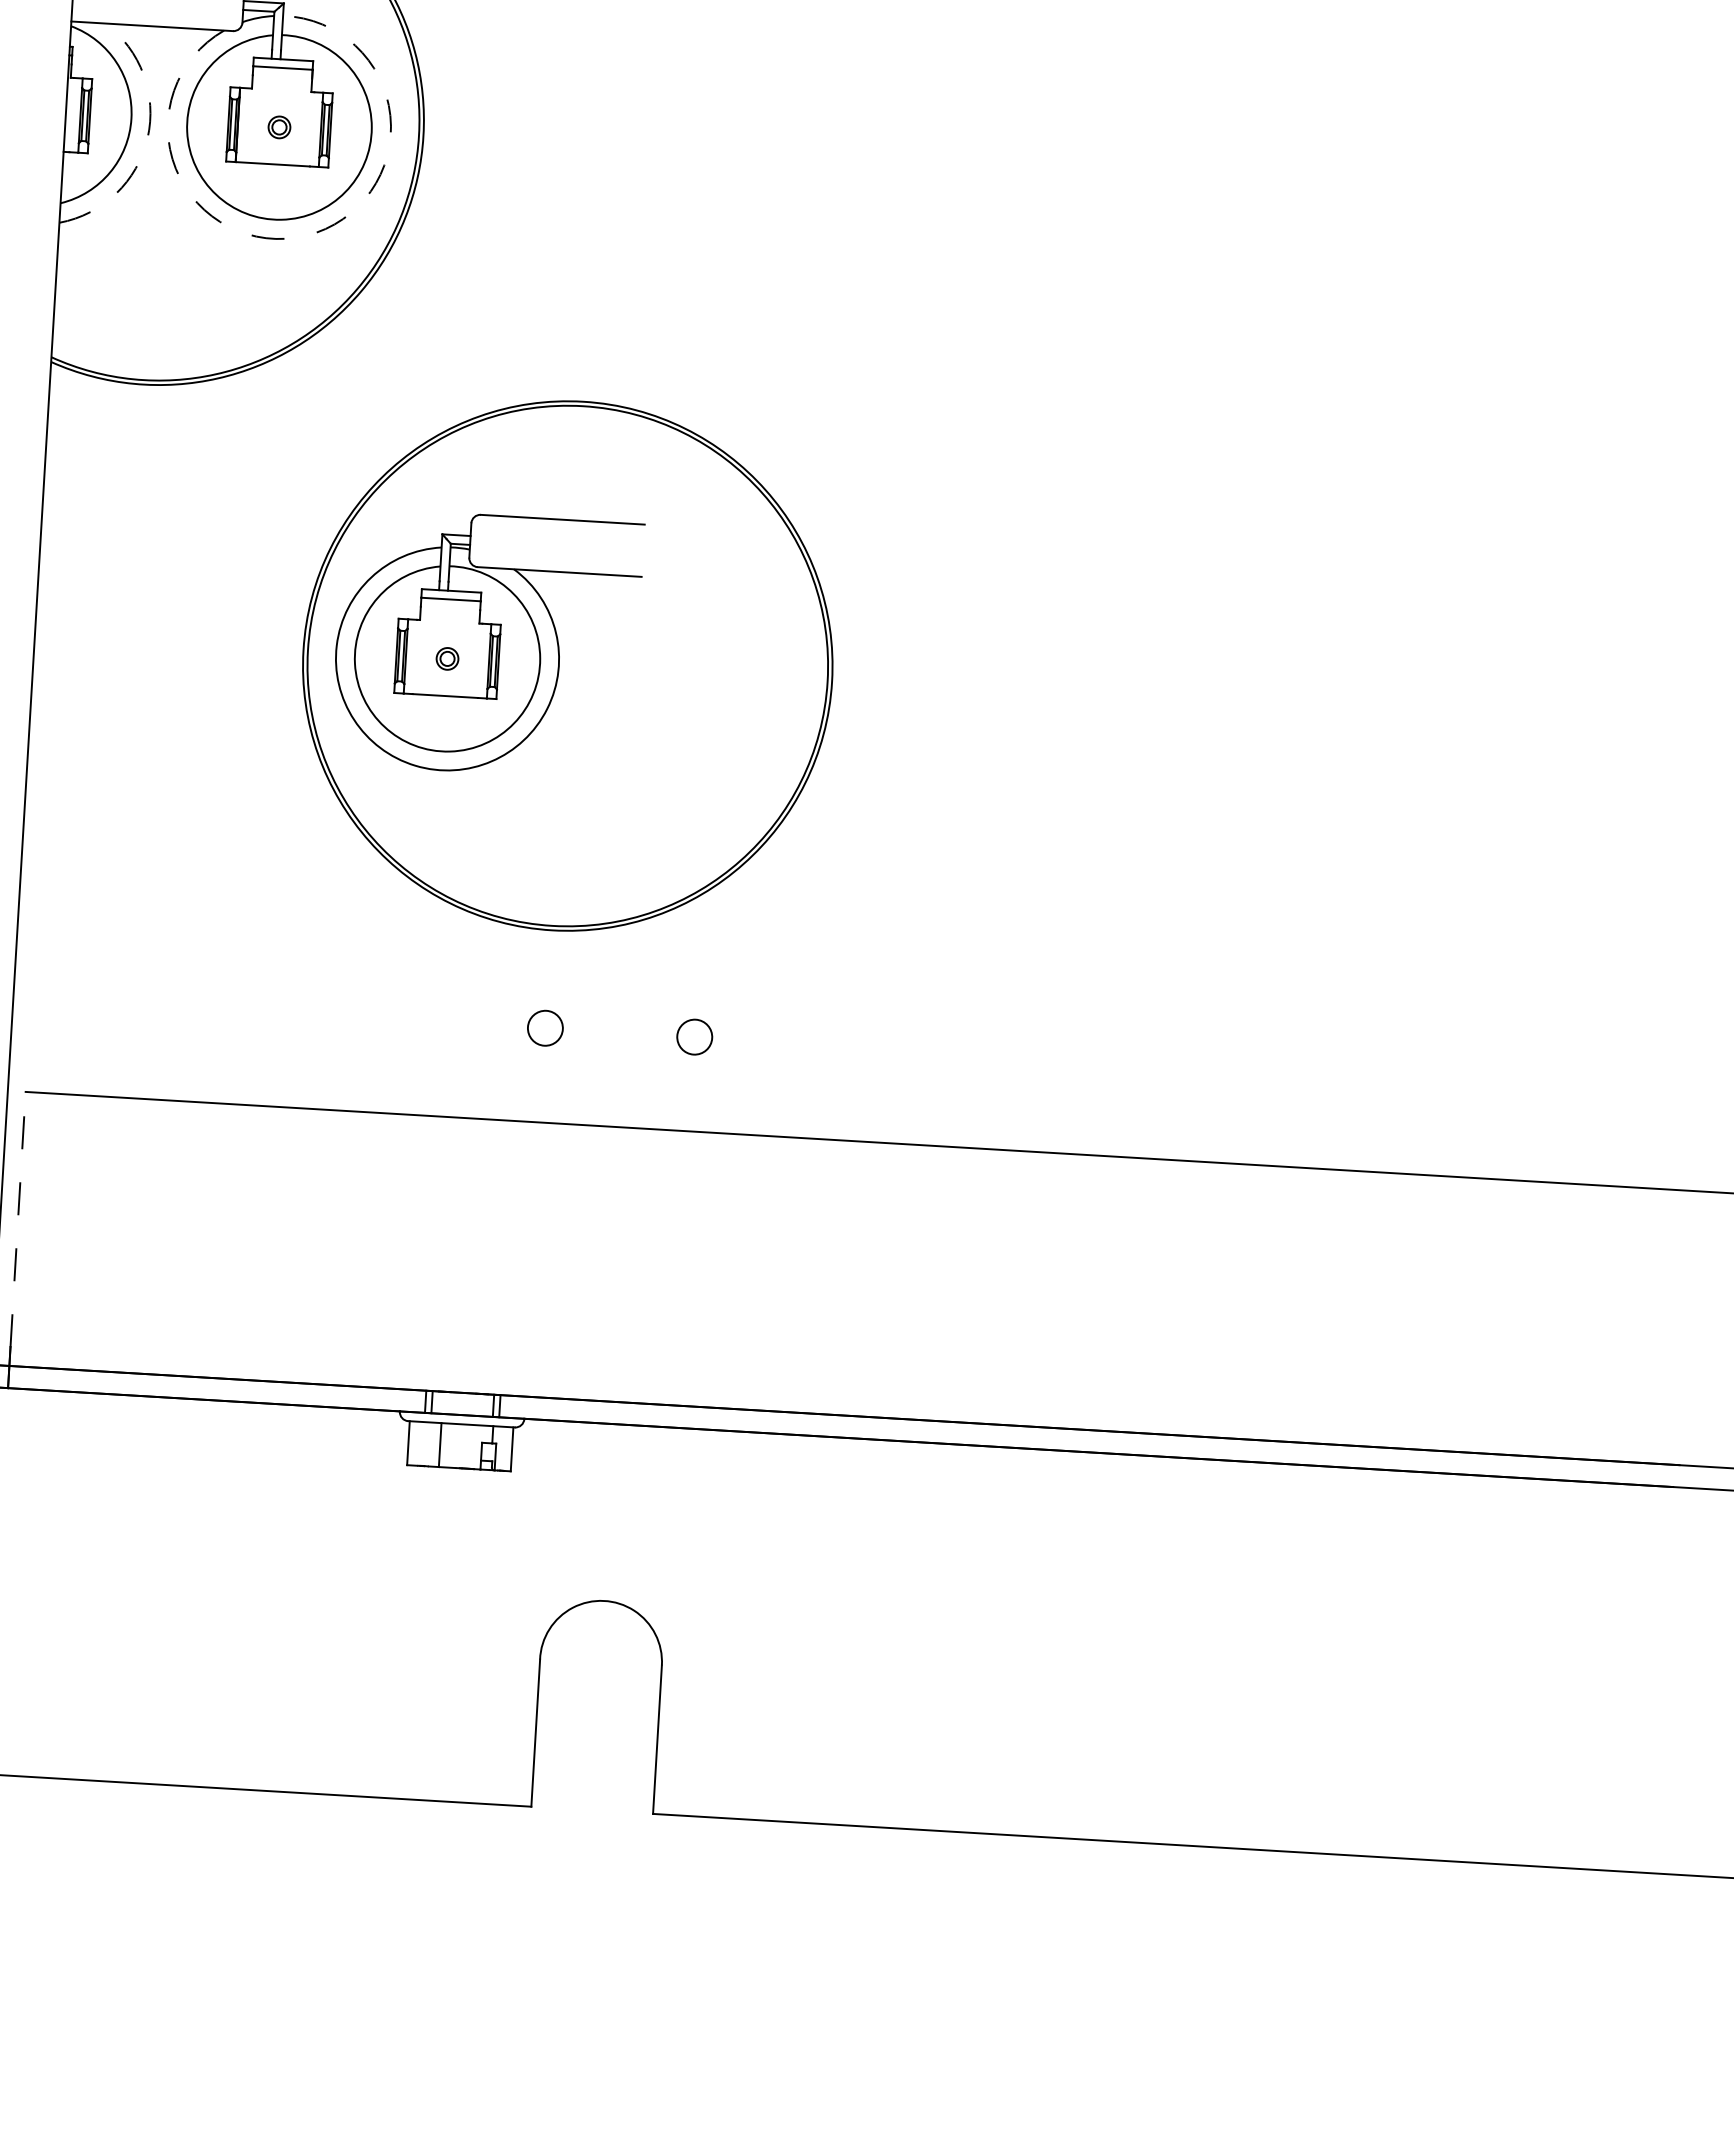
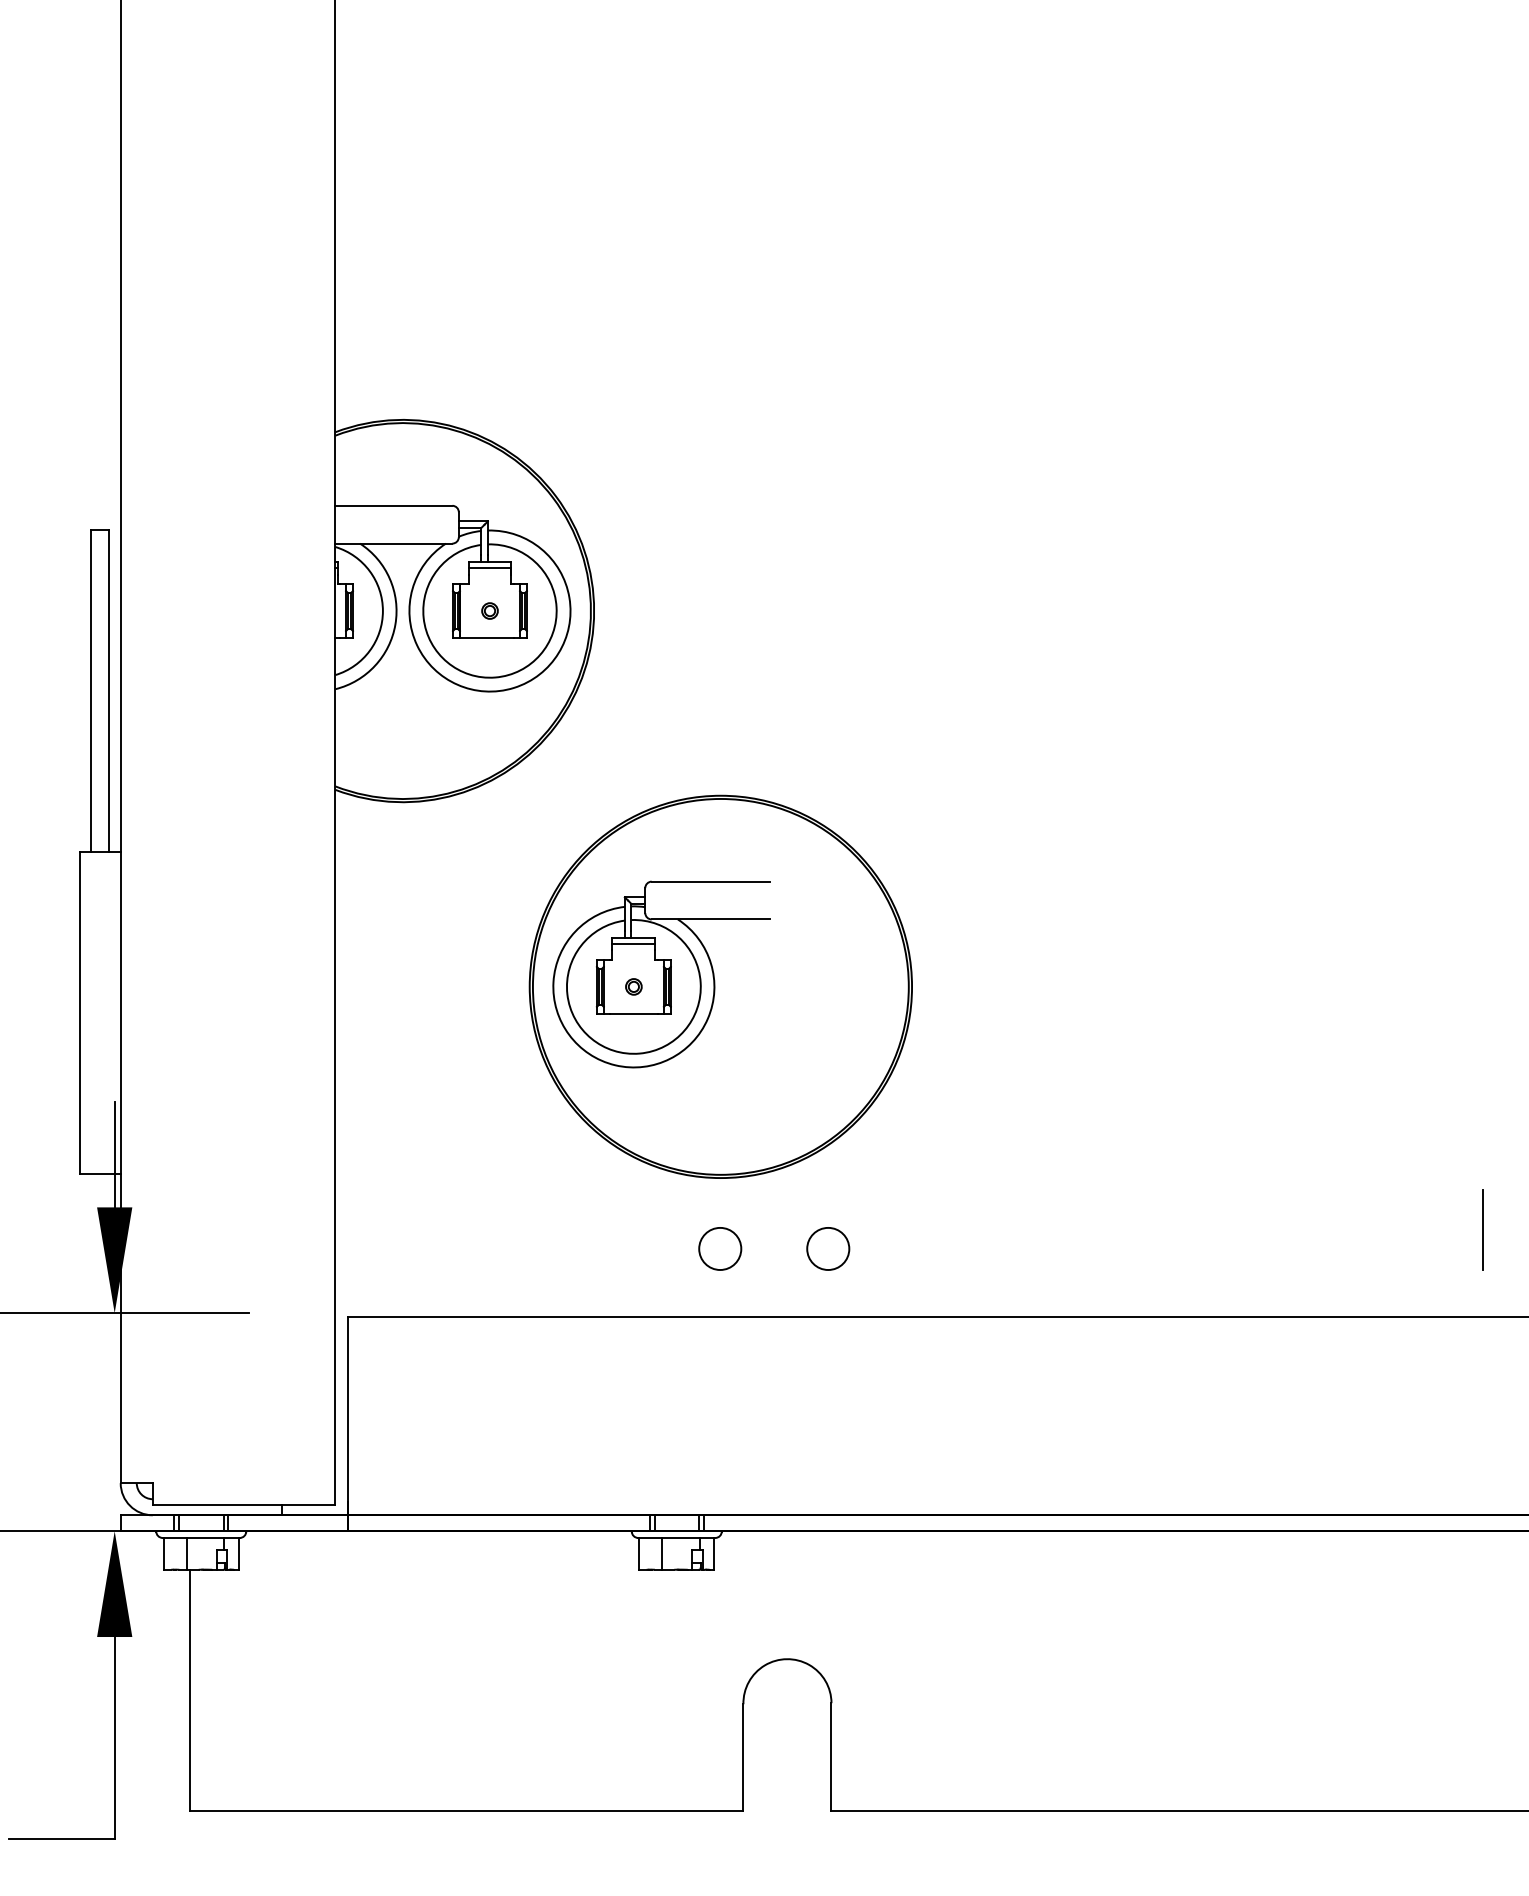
arc: (147, 138) -> (395, 624), dashed -> solid
arc: (305, 235) -> (513, 687), dashed -> solid
circle: (545, 1027) -> (720, 1248), size x1.67
circle: (695, 1036) -> (828, 1248), size x1.67
line: (1602, 1065) -> (1483, 1230), added
line: (18, 1218) -> (348, 1408), dashed -> solid

